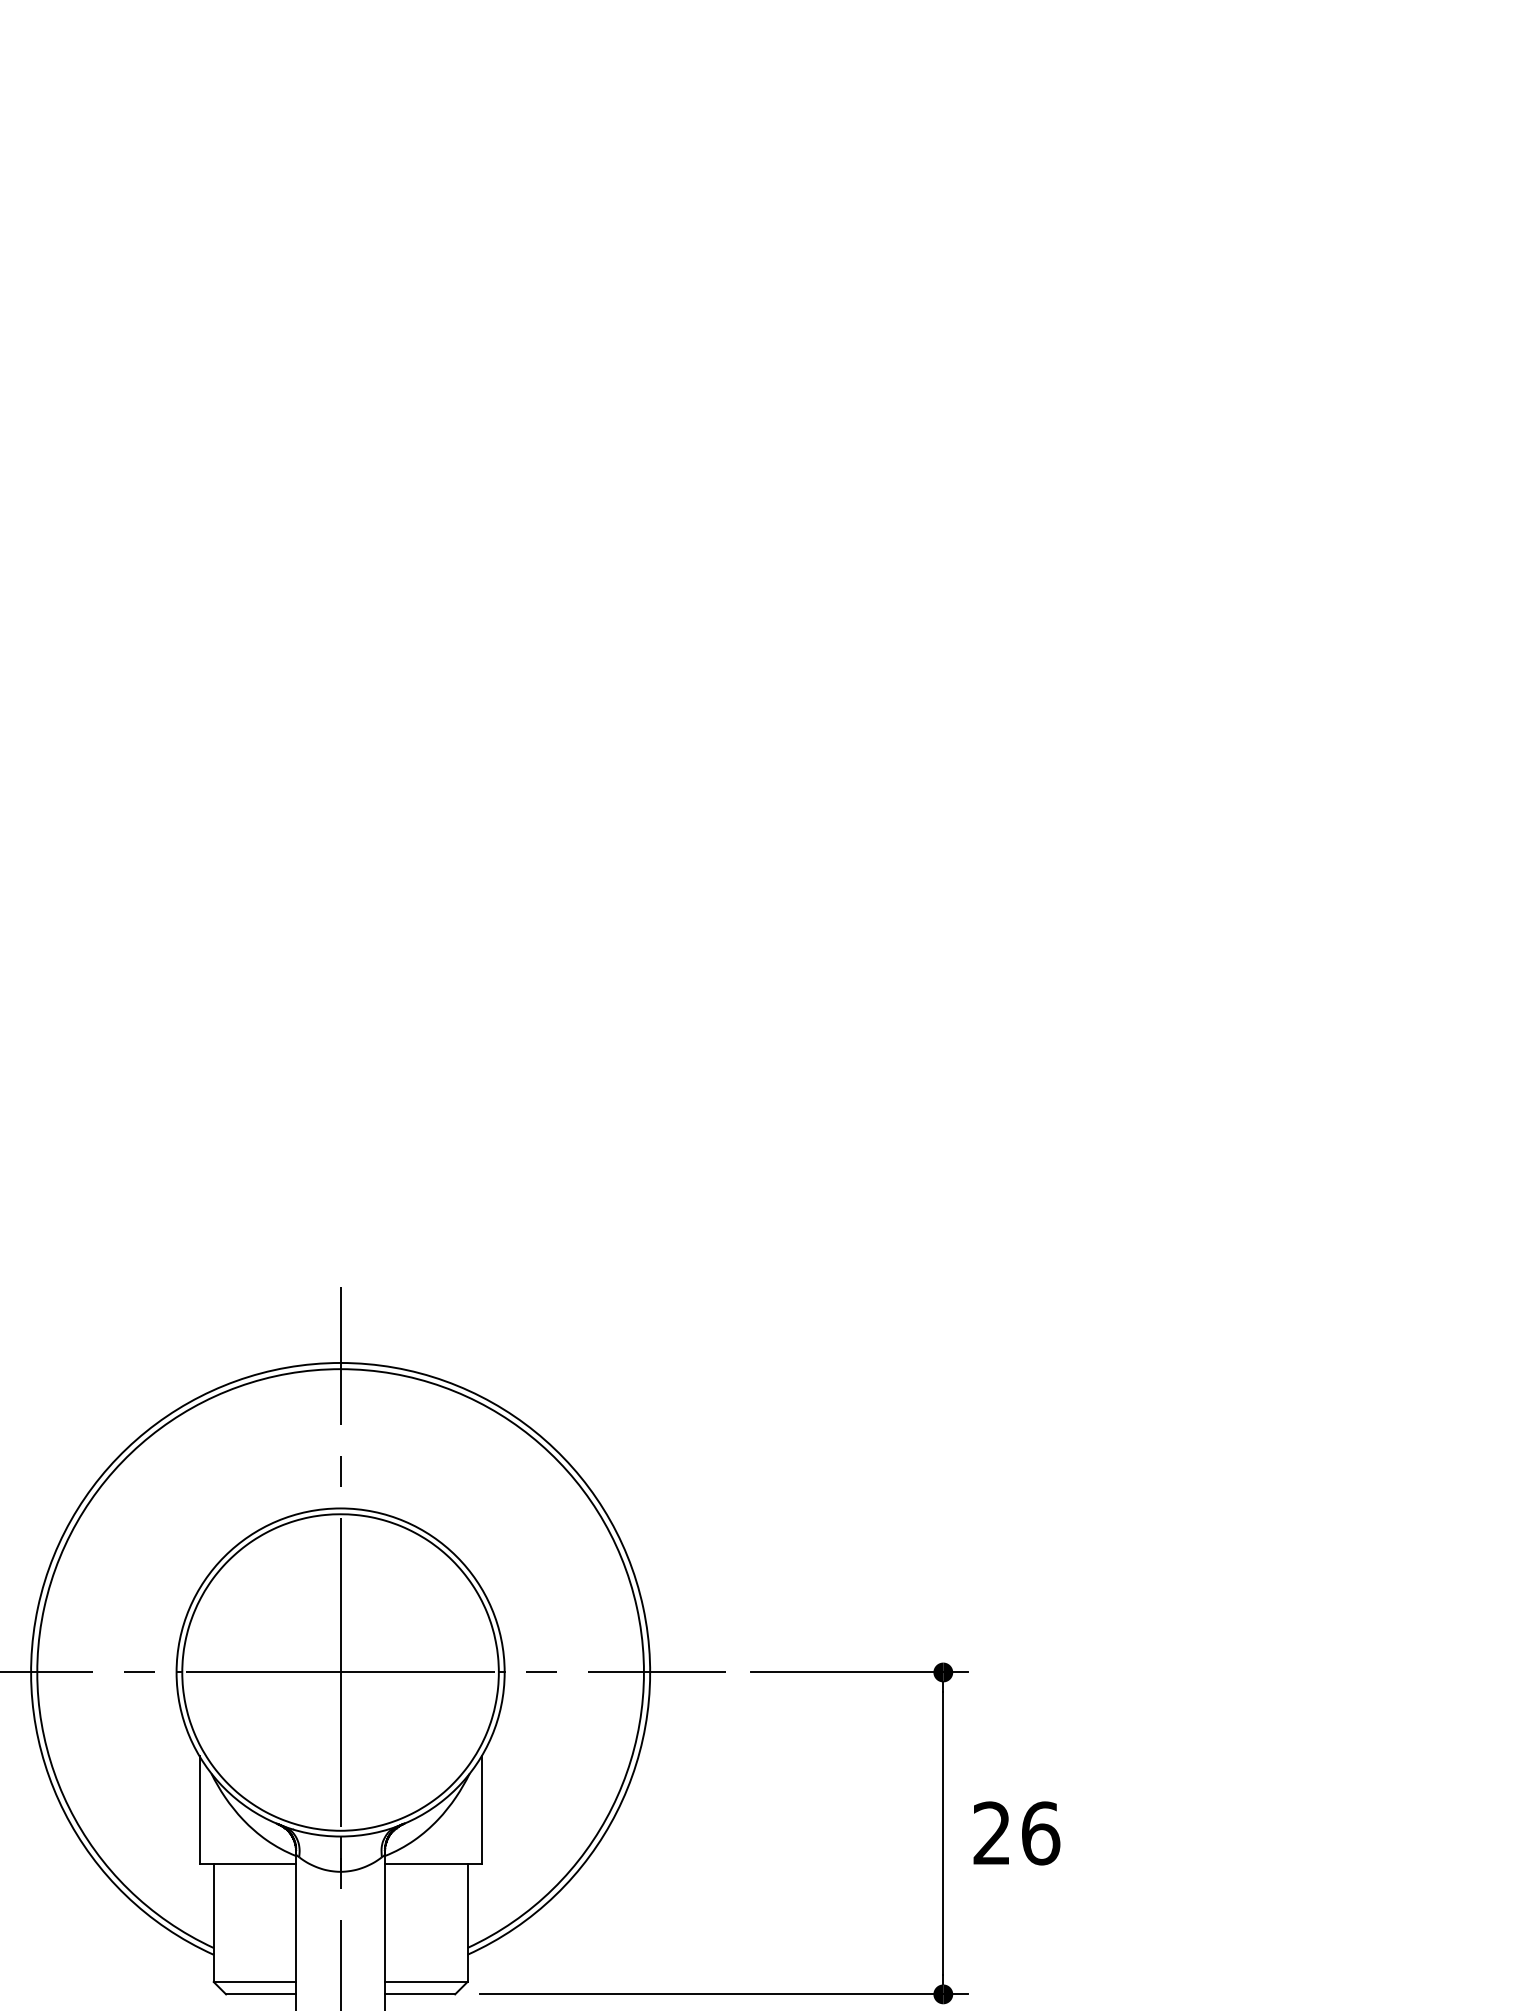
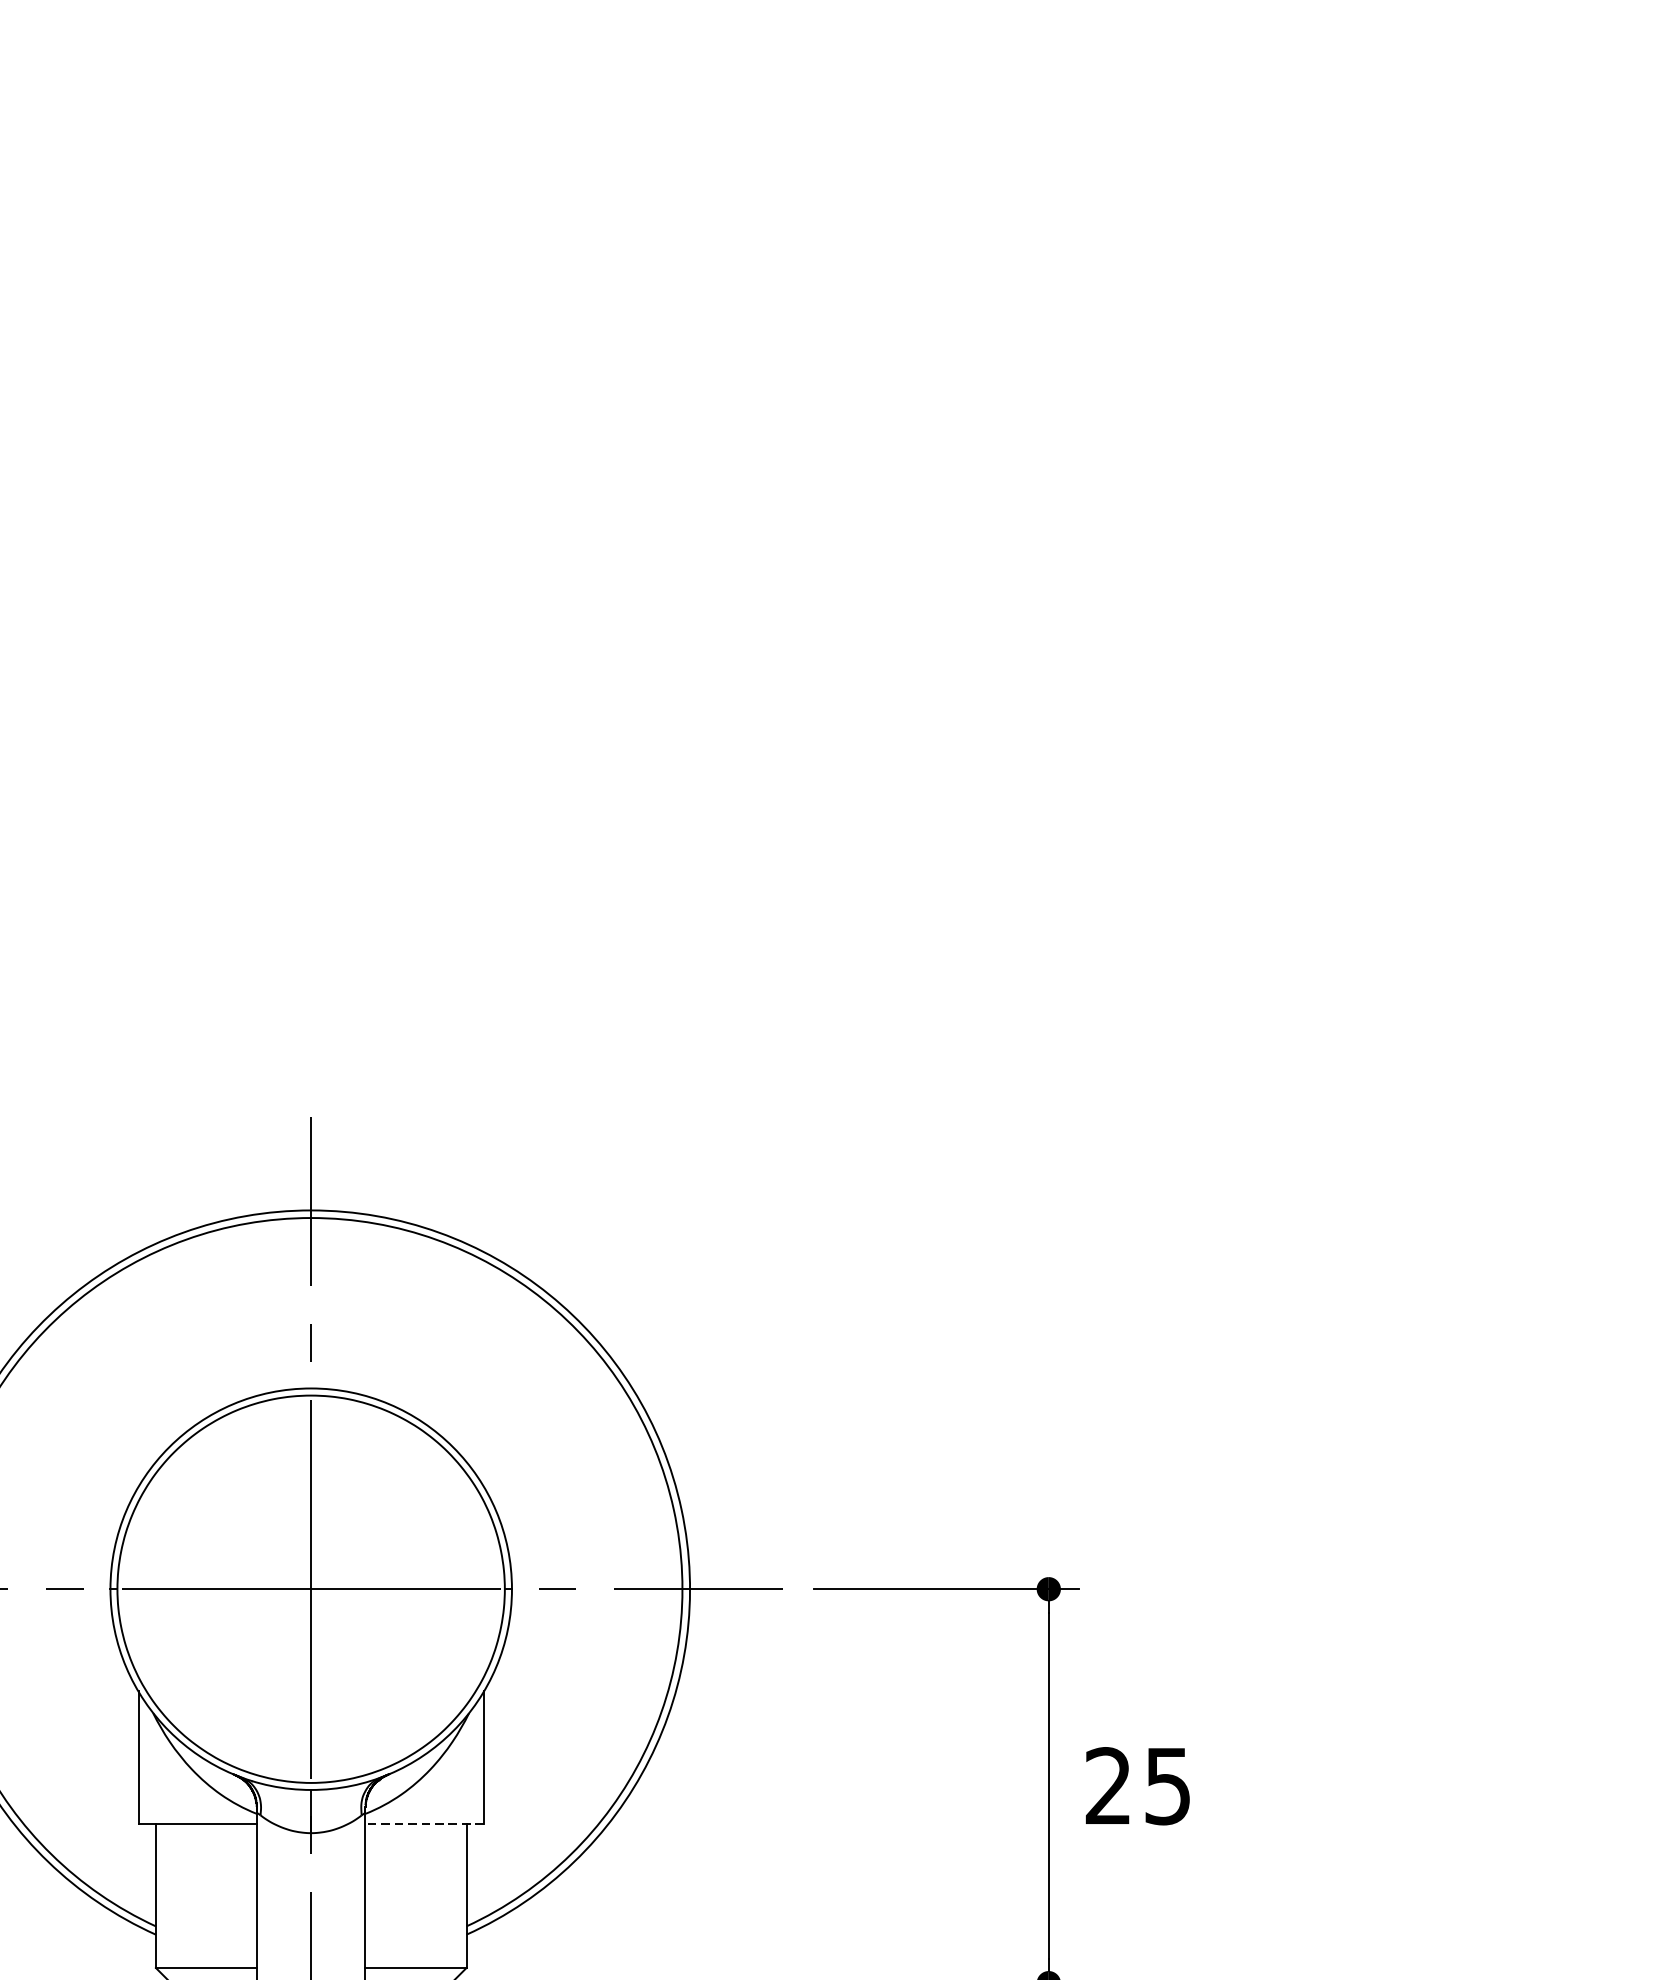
text: (1041, 1833) -> (1168, 1786), 26 -> 25
line: (432, 1864) -> (423, 1824), solid -> dashed

